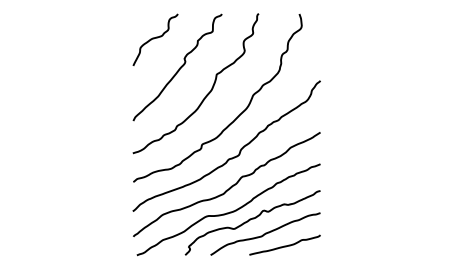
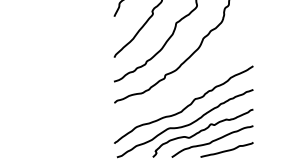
curve: (231, 157) -> (187, 84), removed

